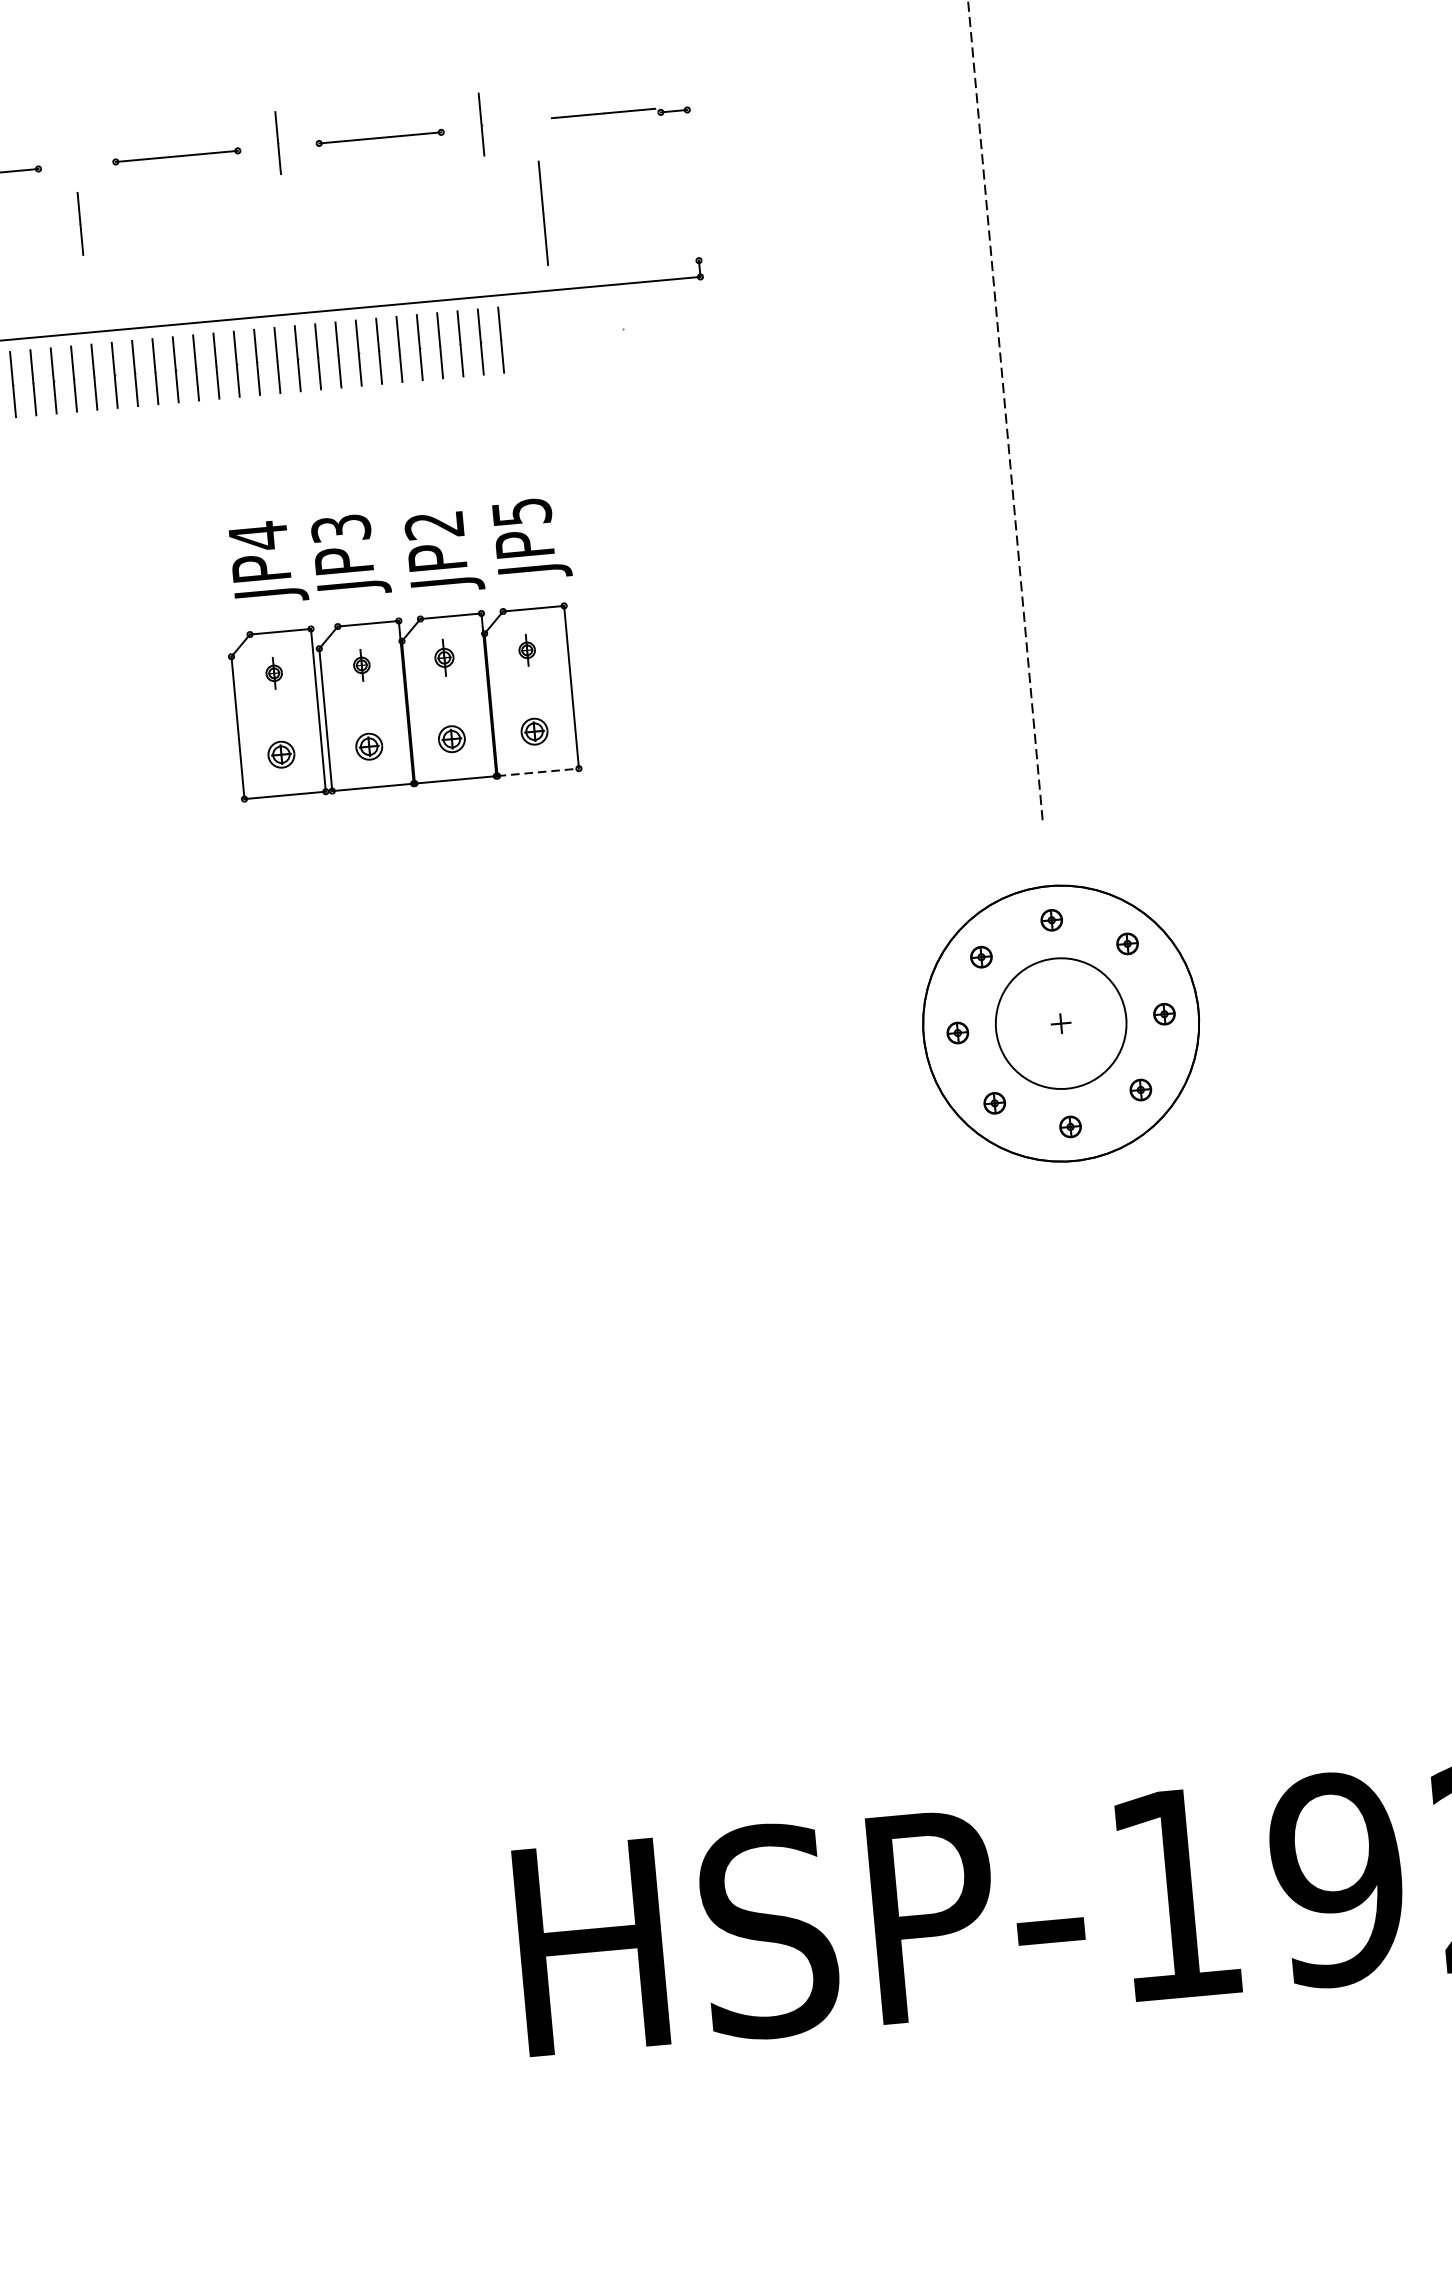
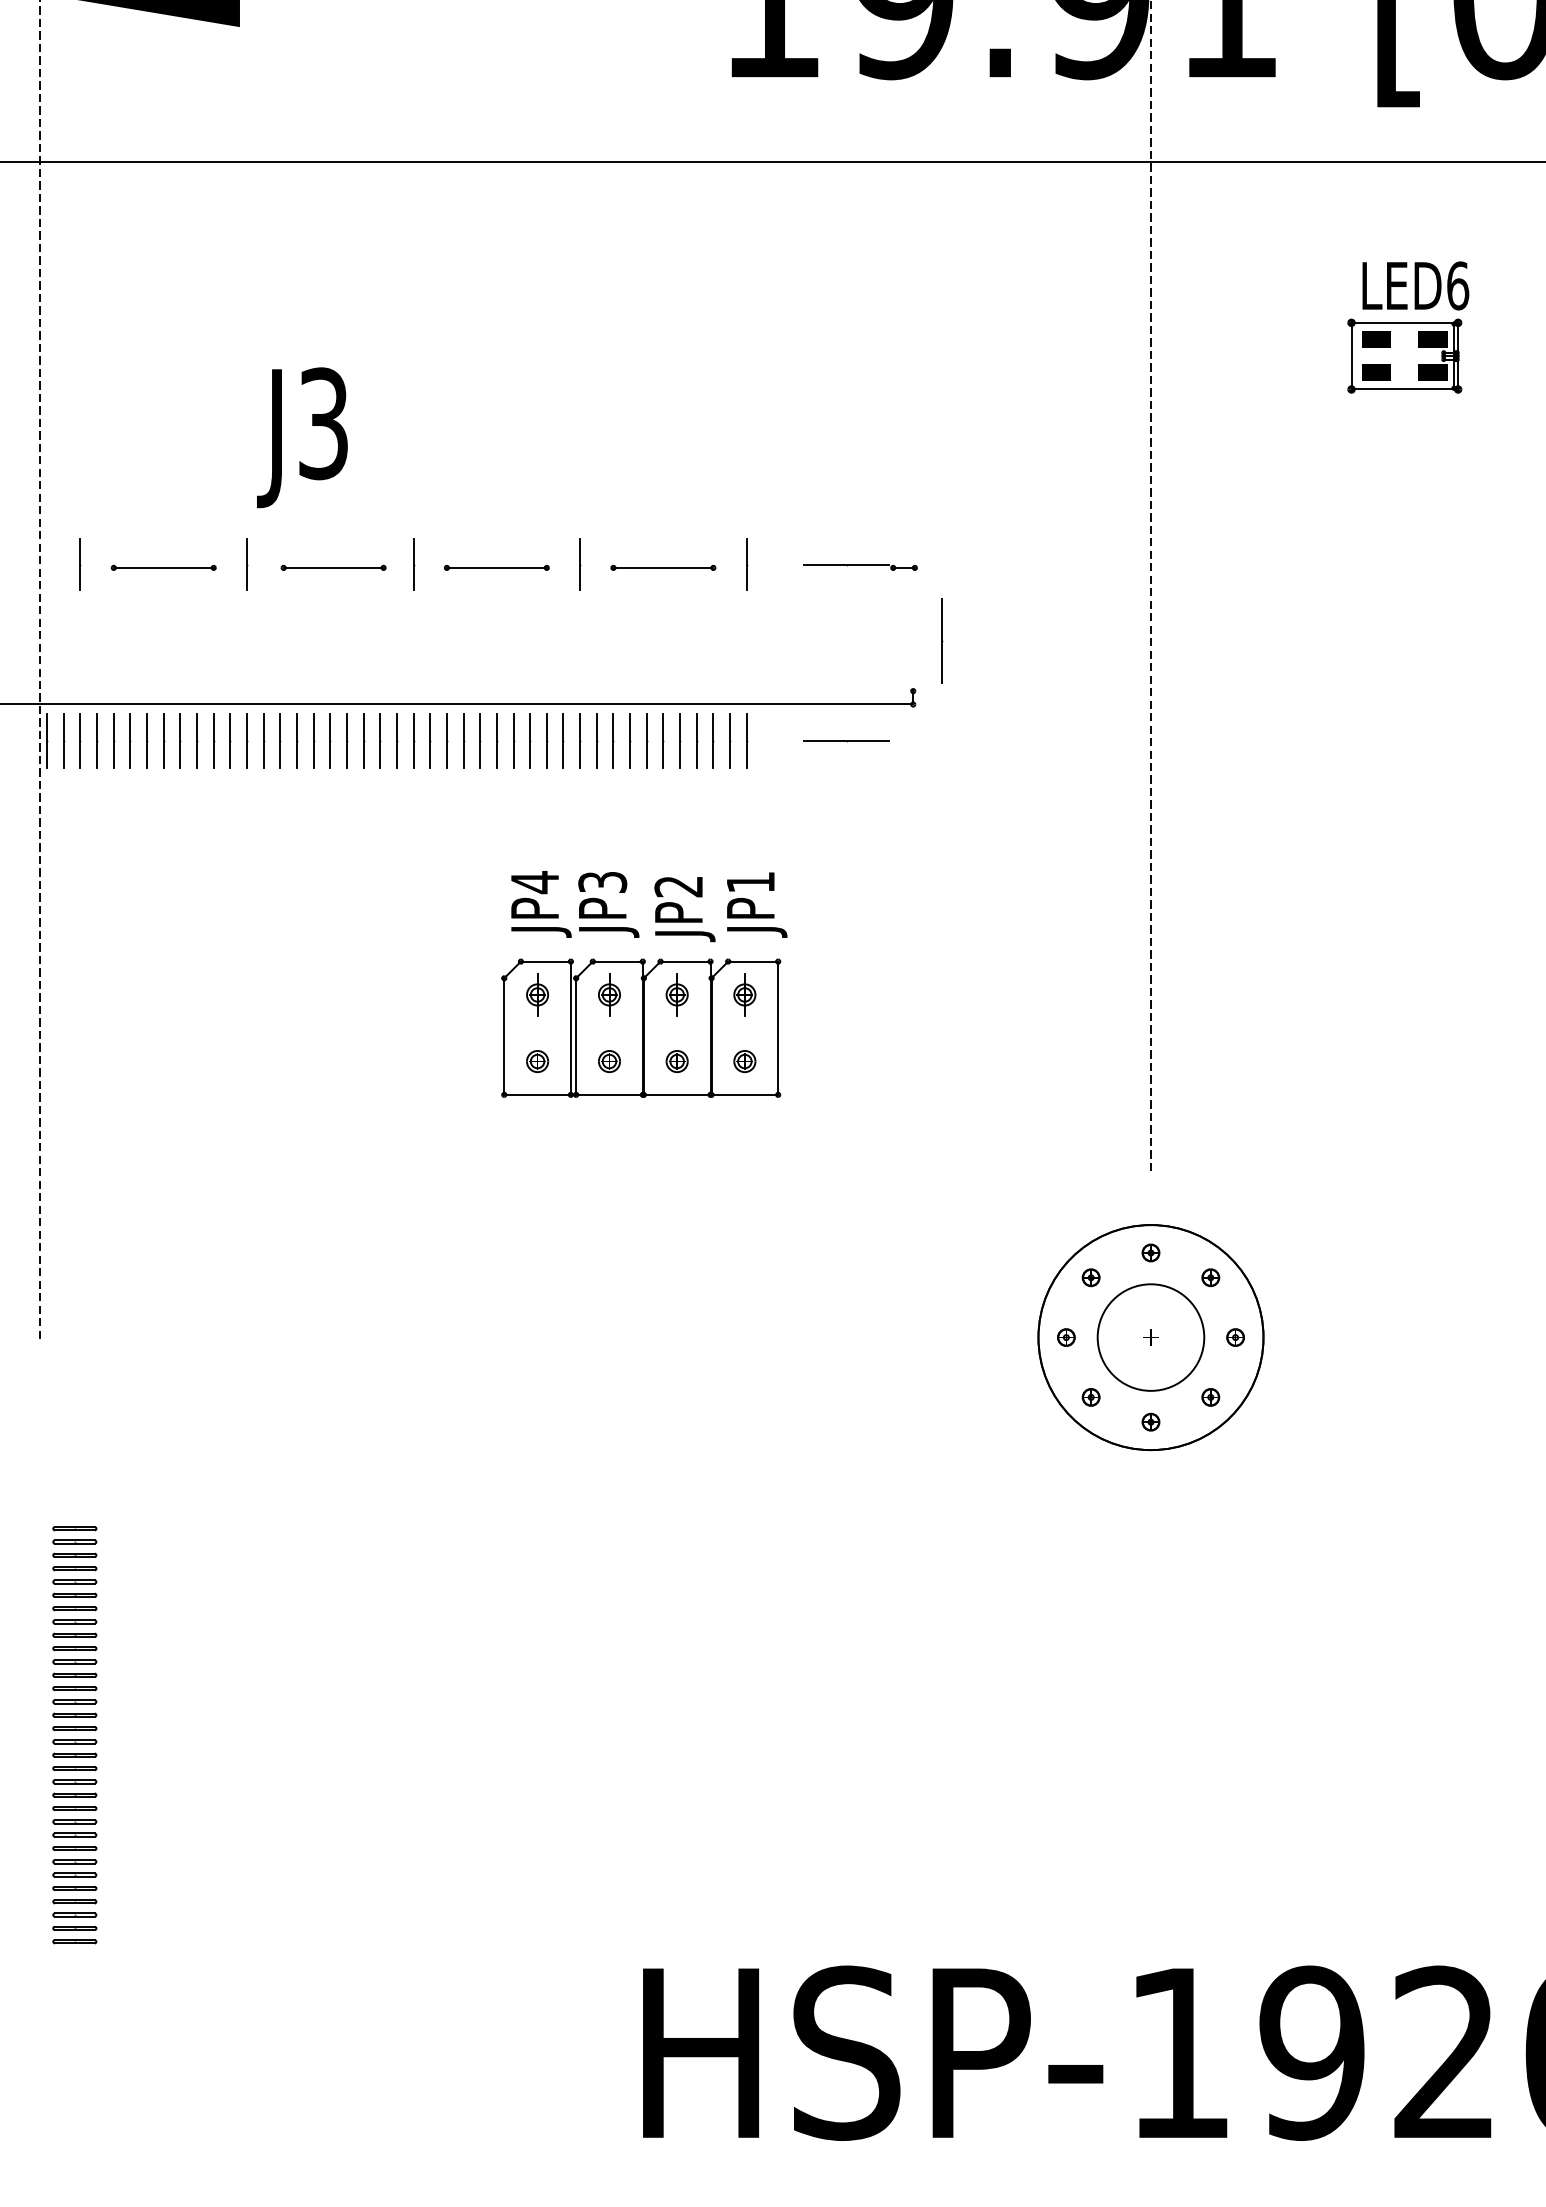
line: (543, 212) -> (942, 640), moved
line: (81, 223) -> (414, 564), moved
line: (623, 329) -> (846, 741), added
text: (522, 512) -> (751, 882), JP5 -> JP1
part: (526, 649) -> (744, 994), size x1.67
part: (443, 657) -> (676, 994), size x1.43
part: (361, 664) -> (609, 994), size x1.67
part: (273, 672) -> (537, 994), size x1.67
line: (538, 771) -> (745, 1094), dashed -> solid

